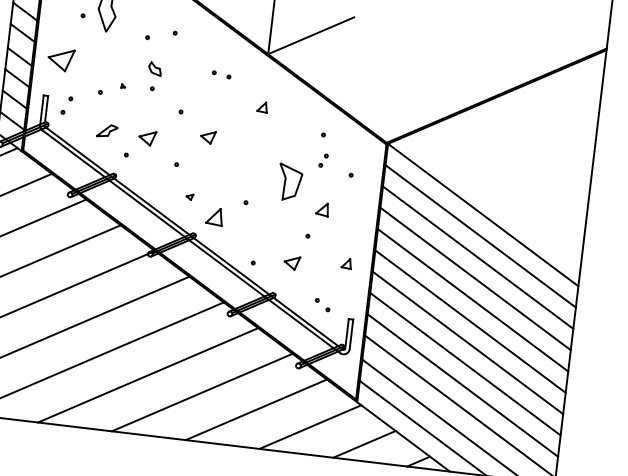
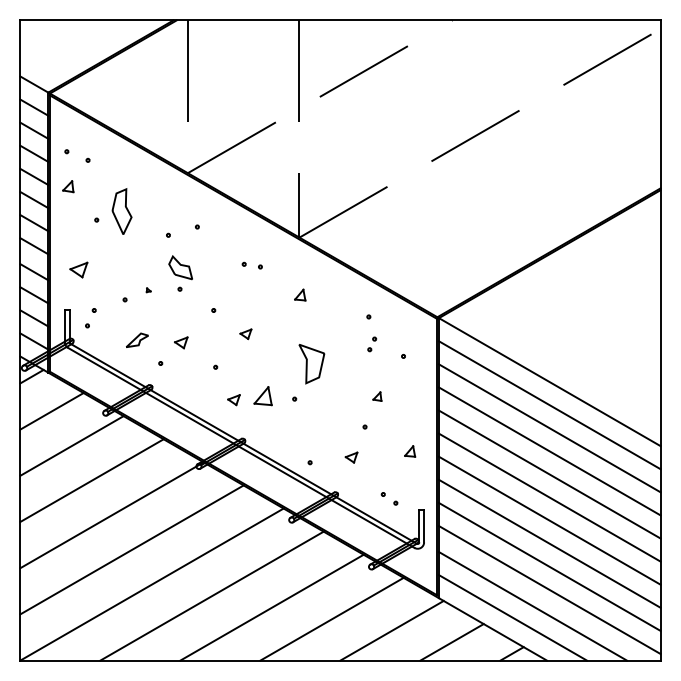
part: (60, 59) -> (78, 269), size x0.62
part: (155, 68) -> (180, 267), size x1.67
part: (147, 137) -> (181, 342), size x0.71
part: (207, 137) -> (245, 334), size x0.71
part: (289, 182) -> (311, 364), moved
part: (189, 197) -> (233, 400), size x1.67
part: (322, 209) -> (377, 396), size x0.62
part: (214, 217) -> (262, 396), moved
part: (292, 262) -> (351, 457), size x0.71

